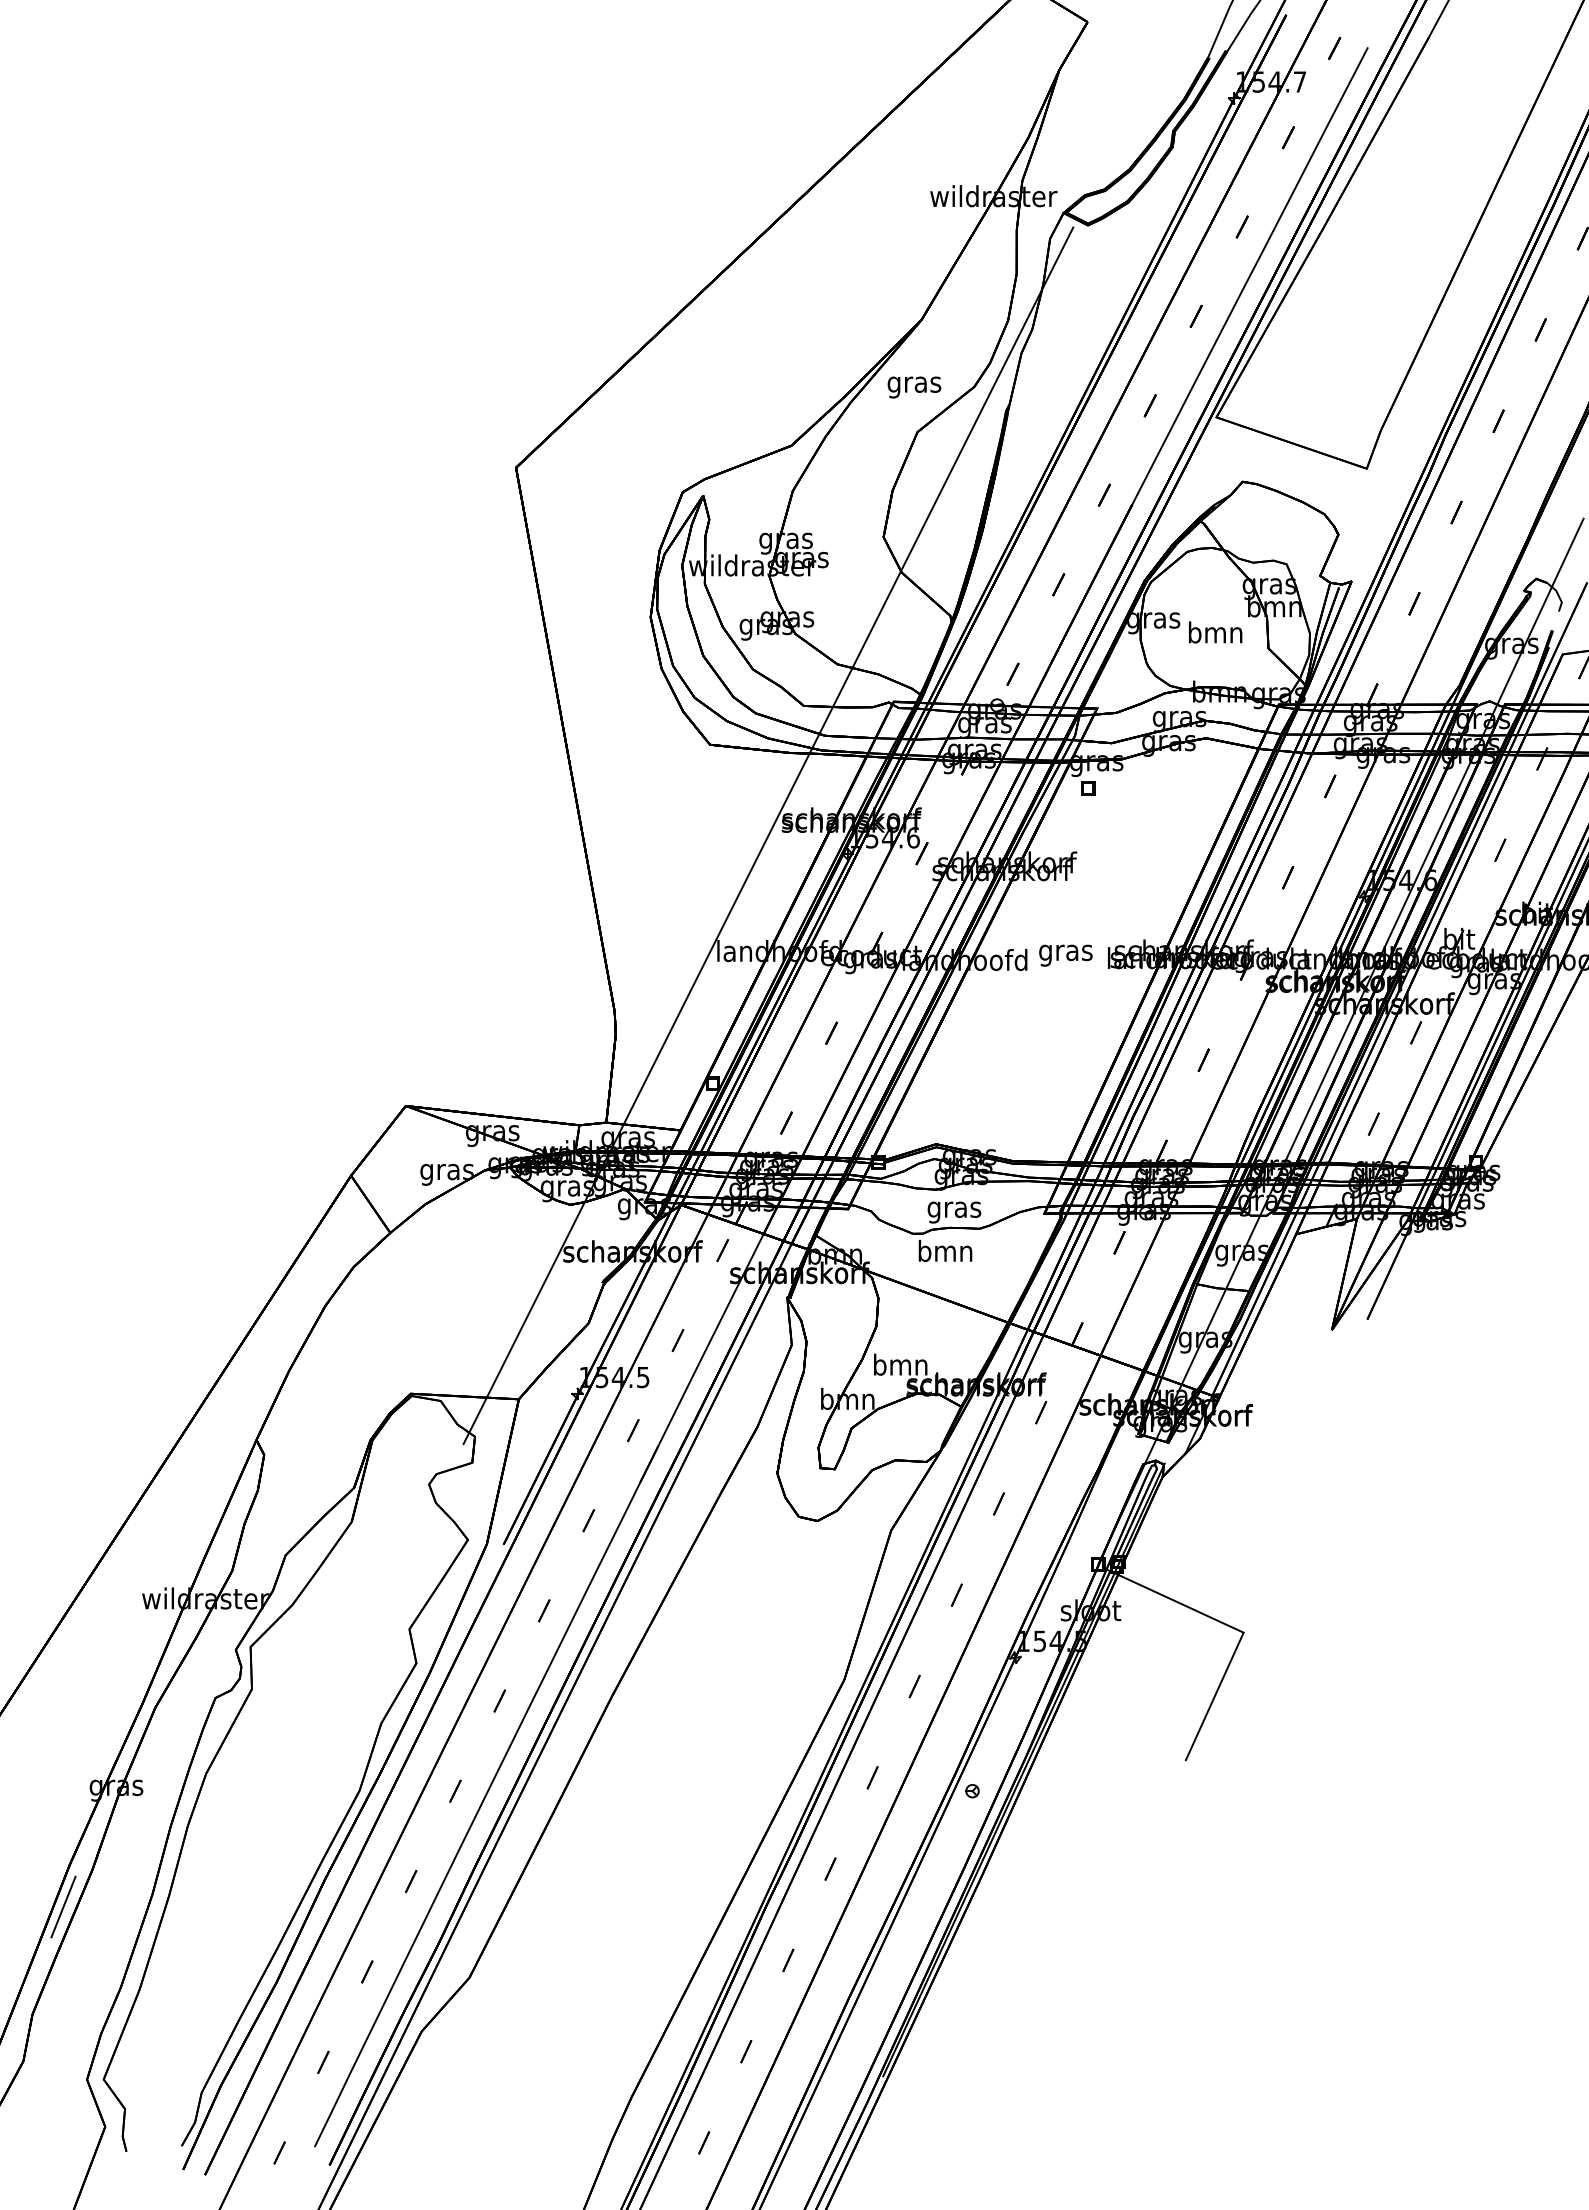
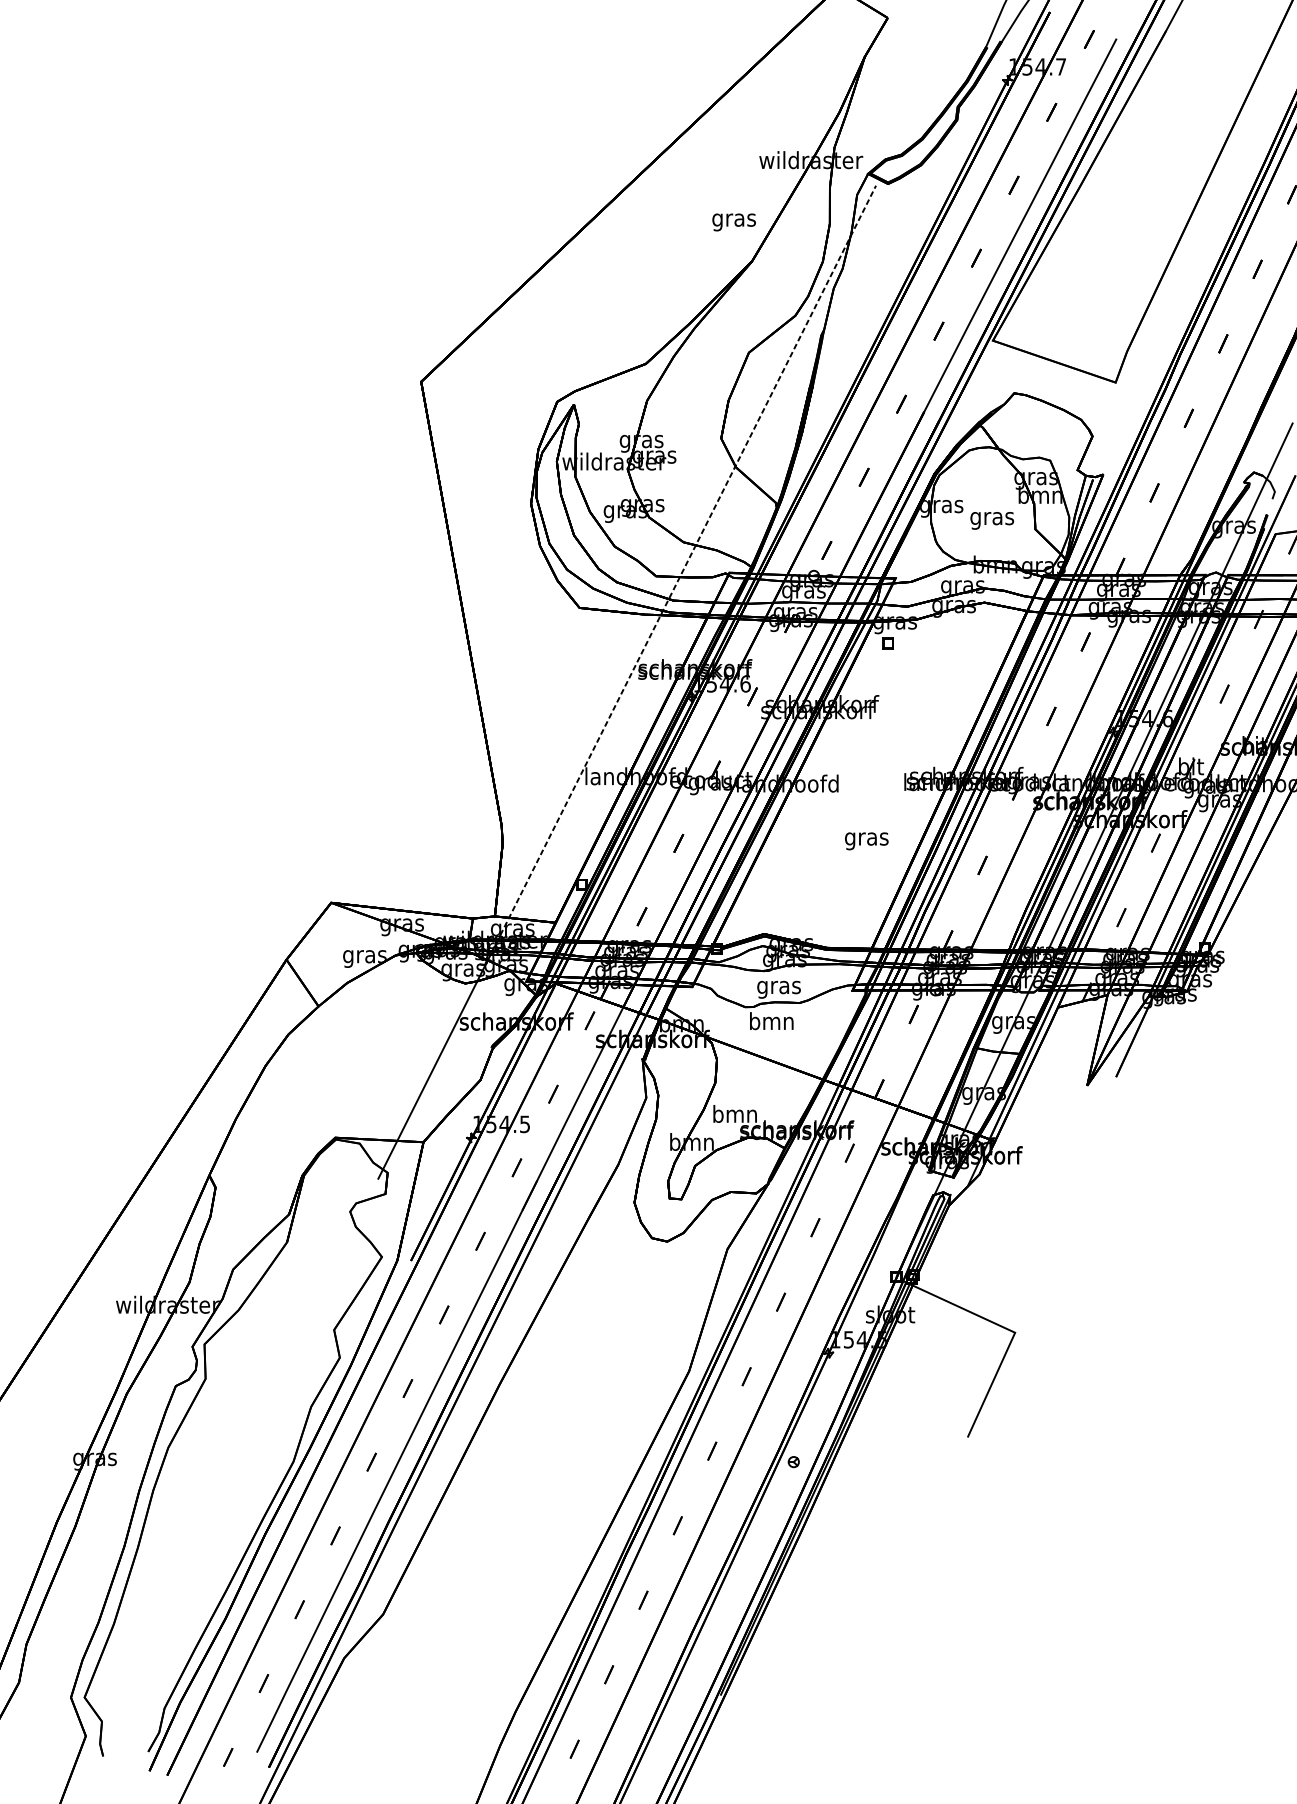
text: (914, 387) -> (734, 222), moved
text: (1215, 635) -> (992, 518), bmn -> gras
line: (836, 700) -> (682, 571), solid -> dashed
text: (1065, 955) -> (866, 841), moved
line: (64, 1905) -> (52, 1555), removed

